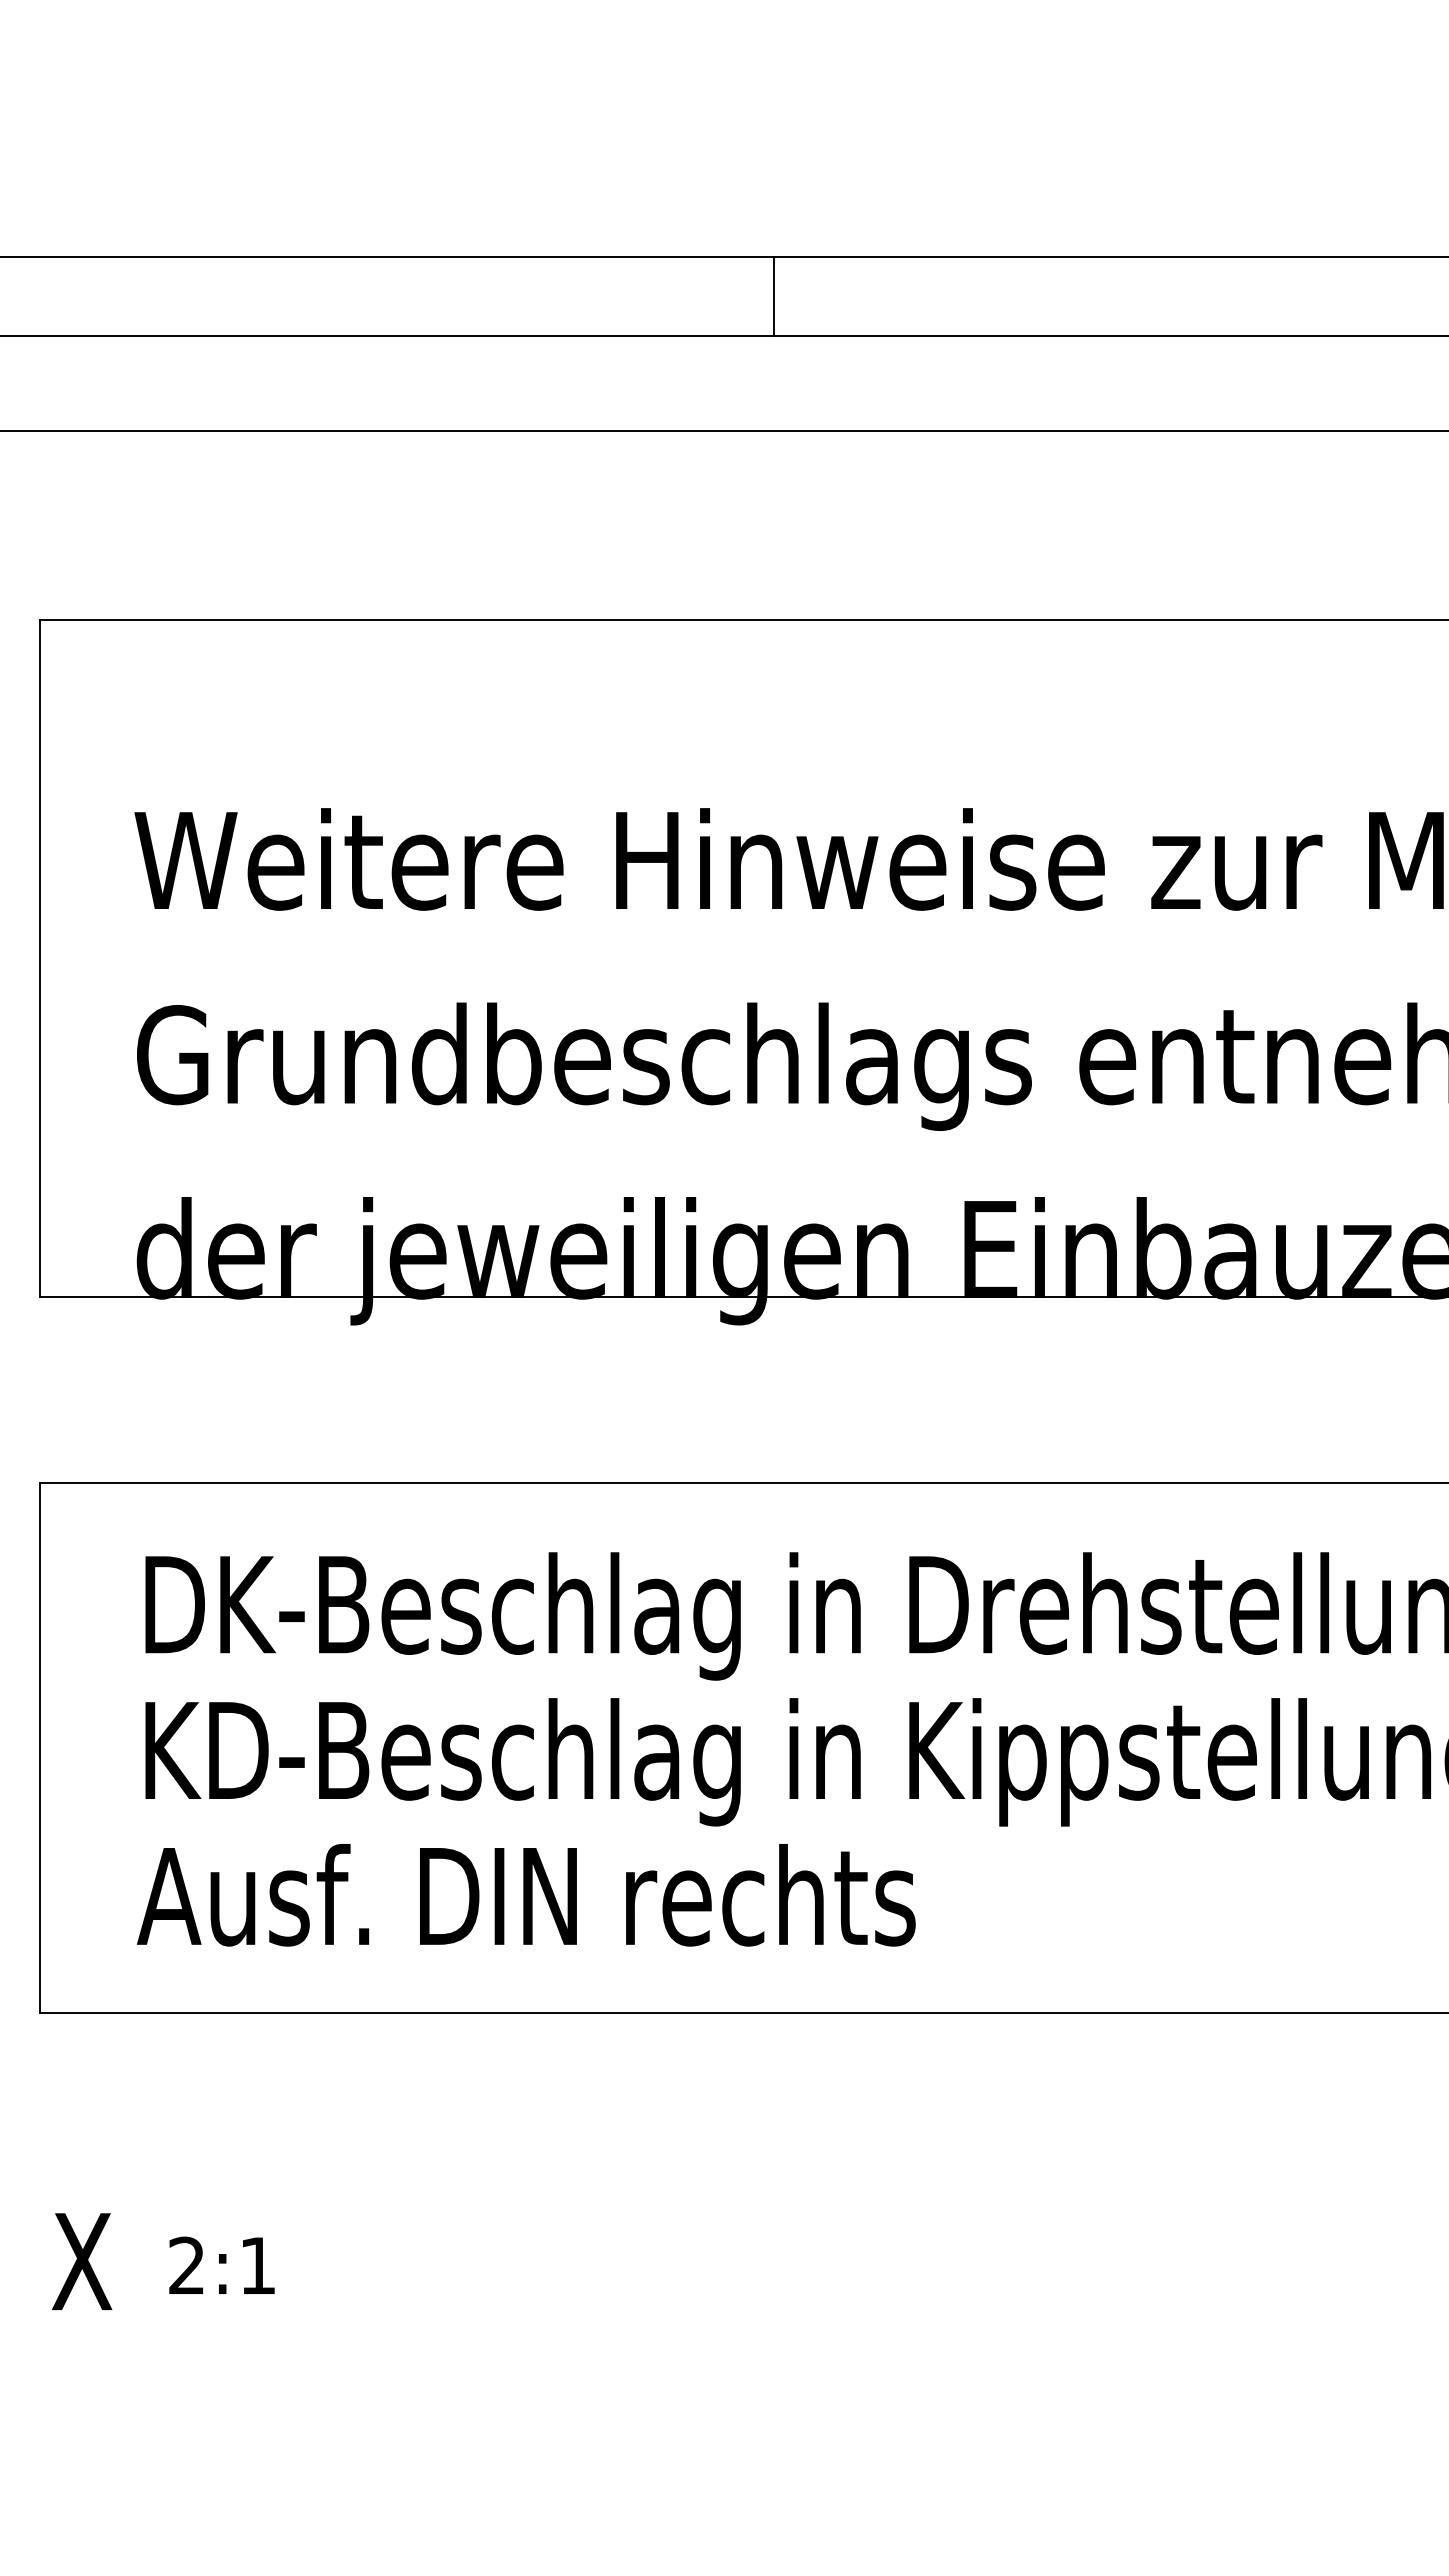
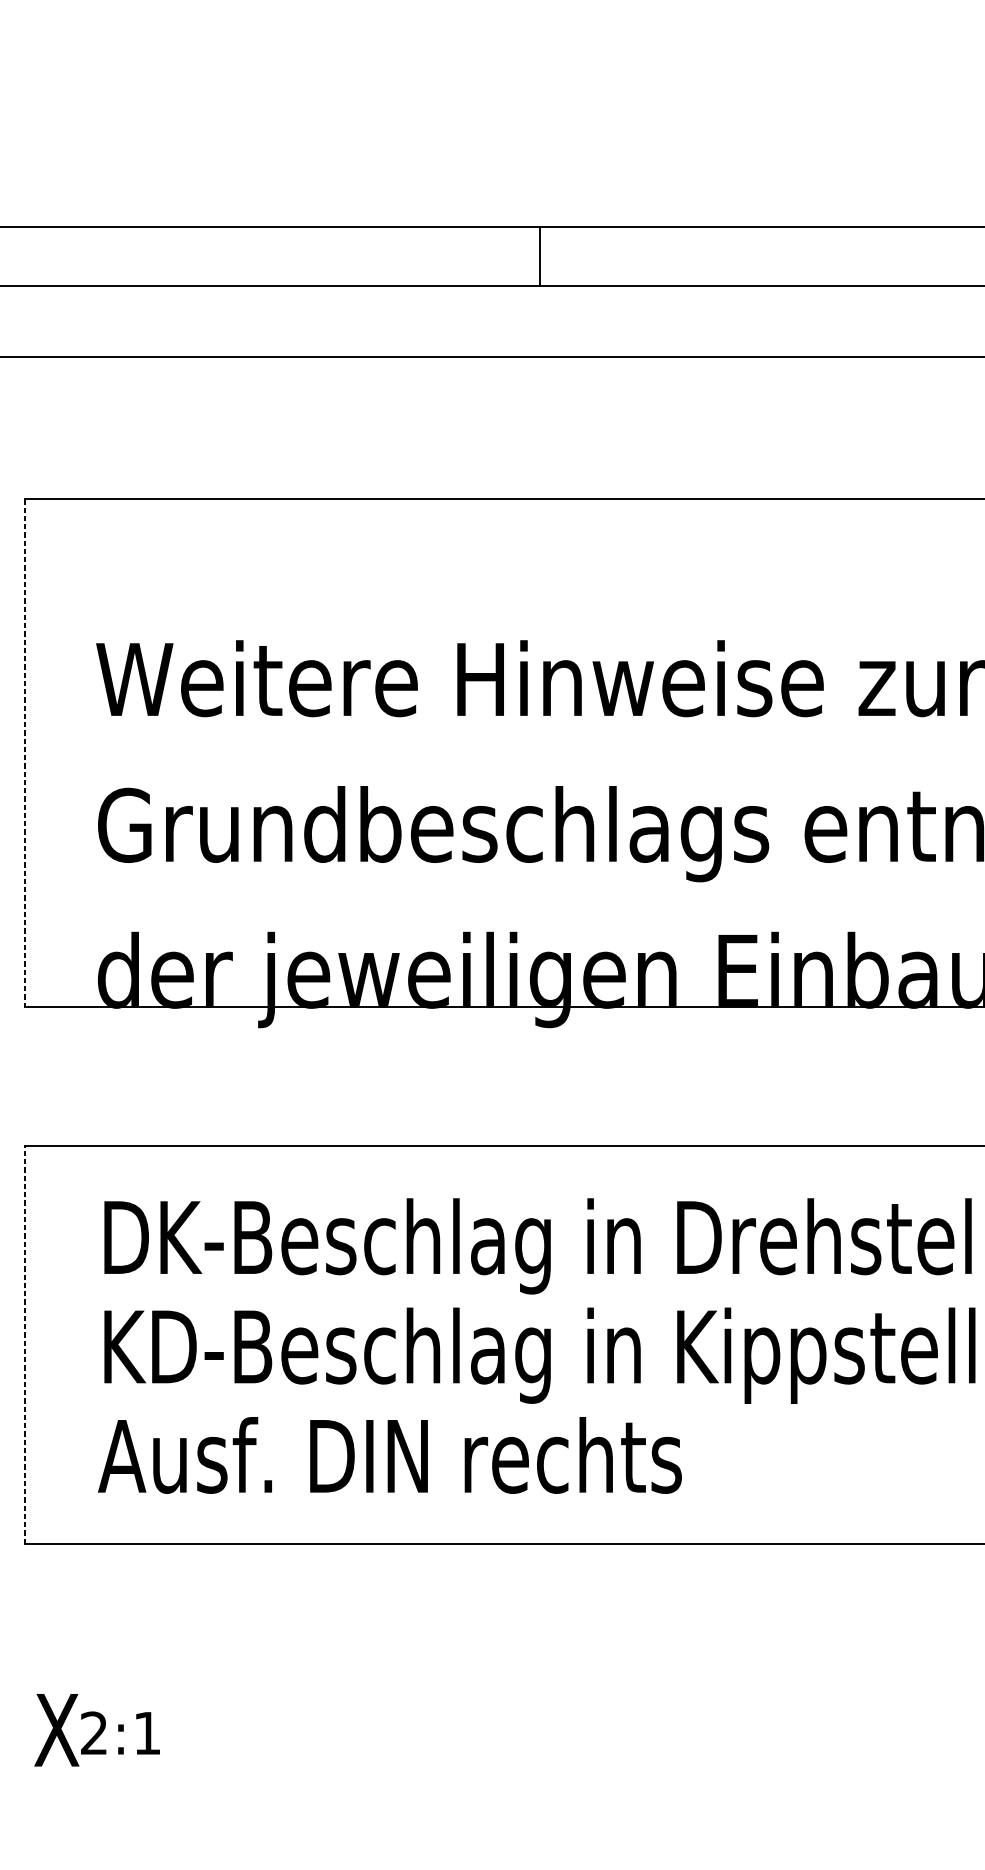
line: (773, 296) -> (540, 256), moved
line: (40, 959) -> (25, 753), solid -> dashed
line: (40, 1747) -> (25, 1344), solid -> dashed
text: (221, 2264) -> (120, 1732), moved

